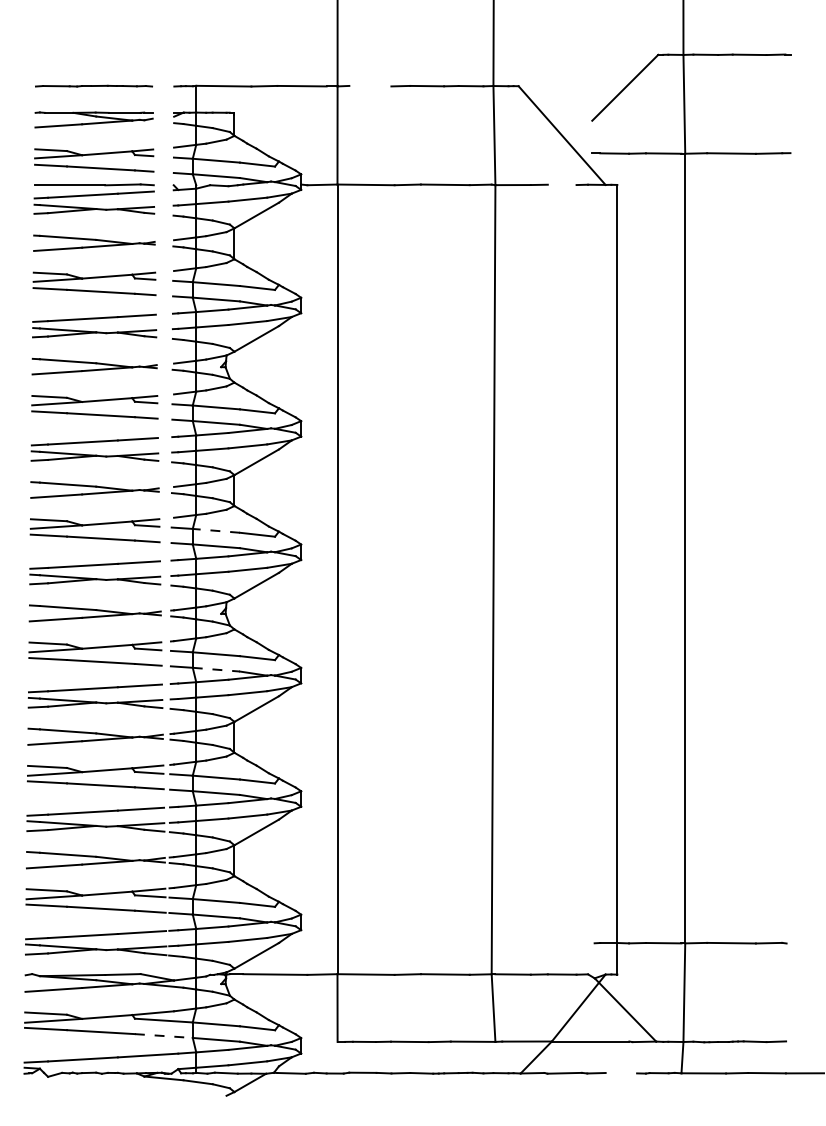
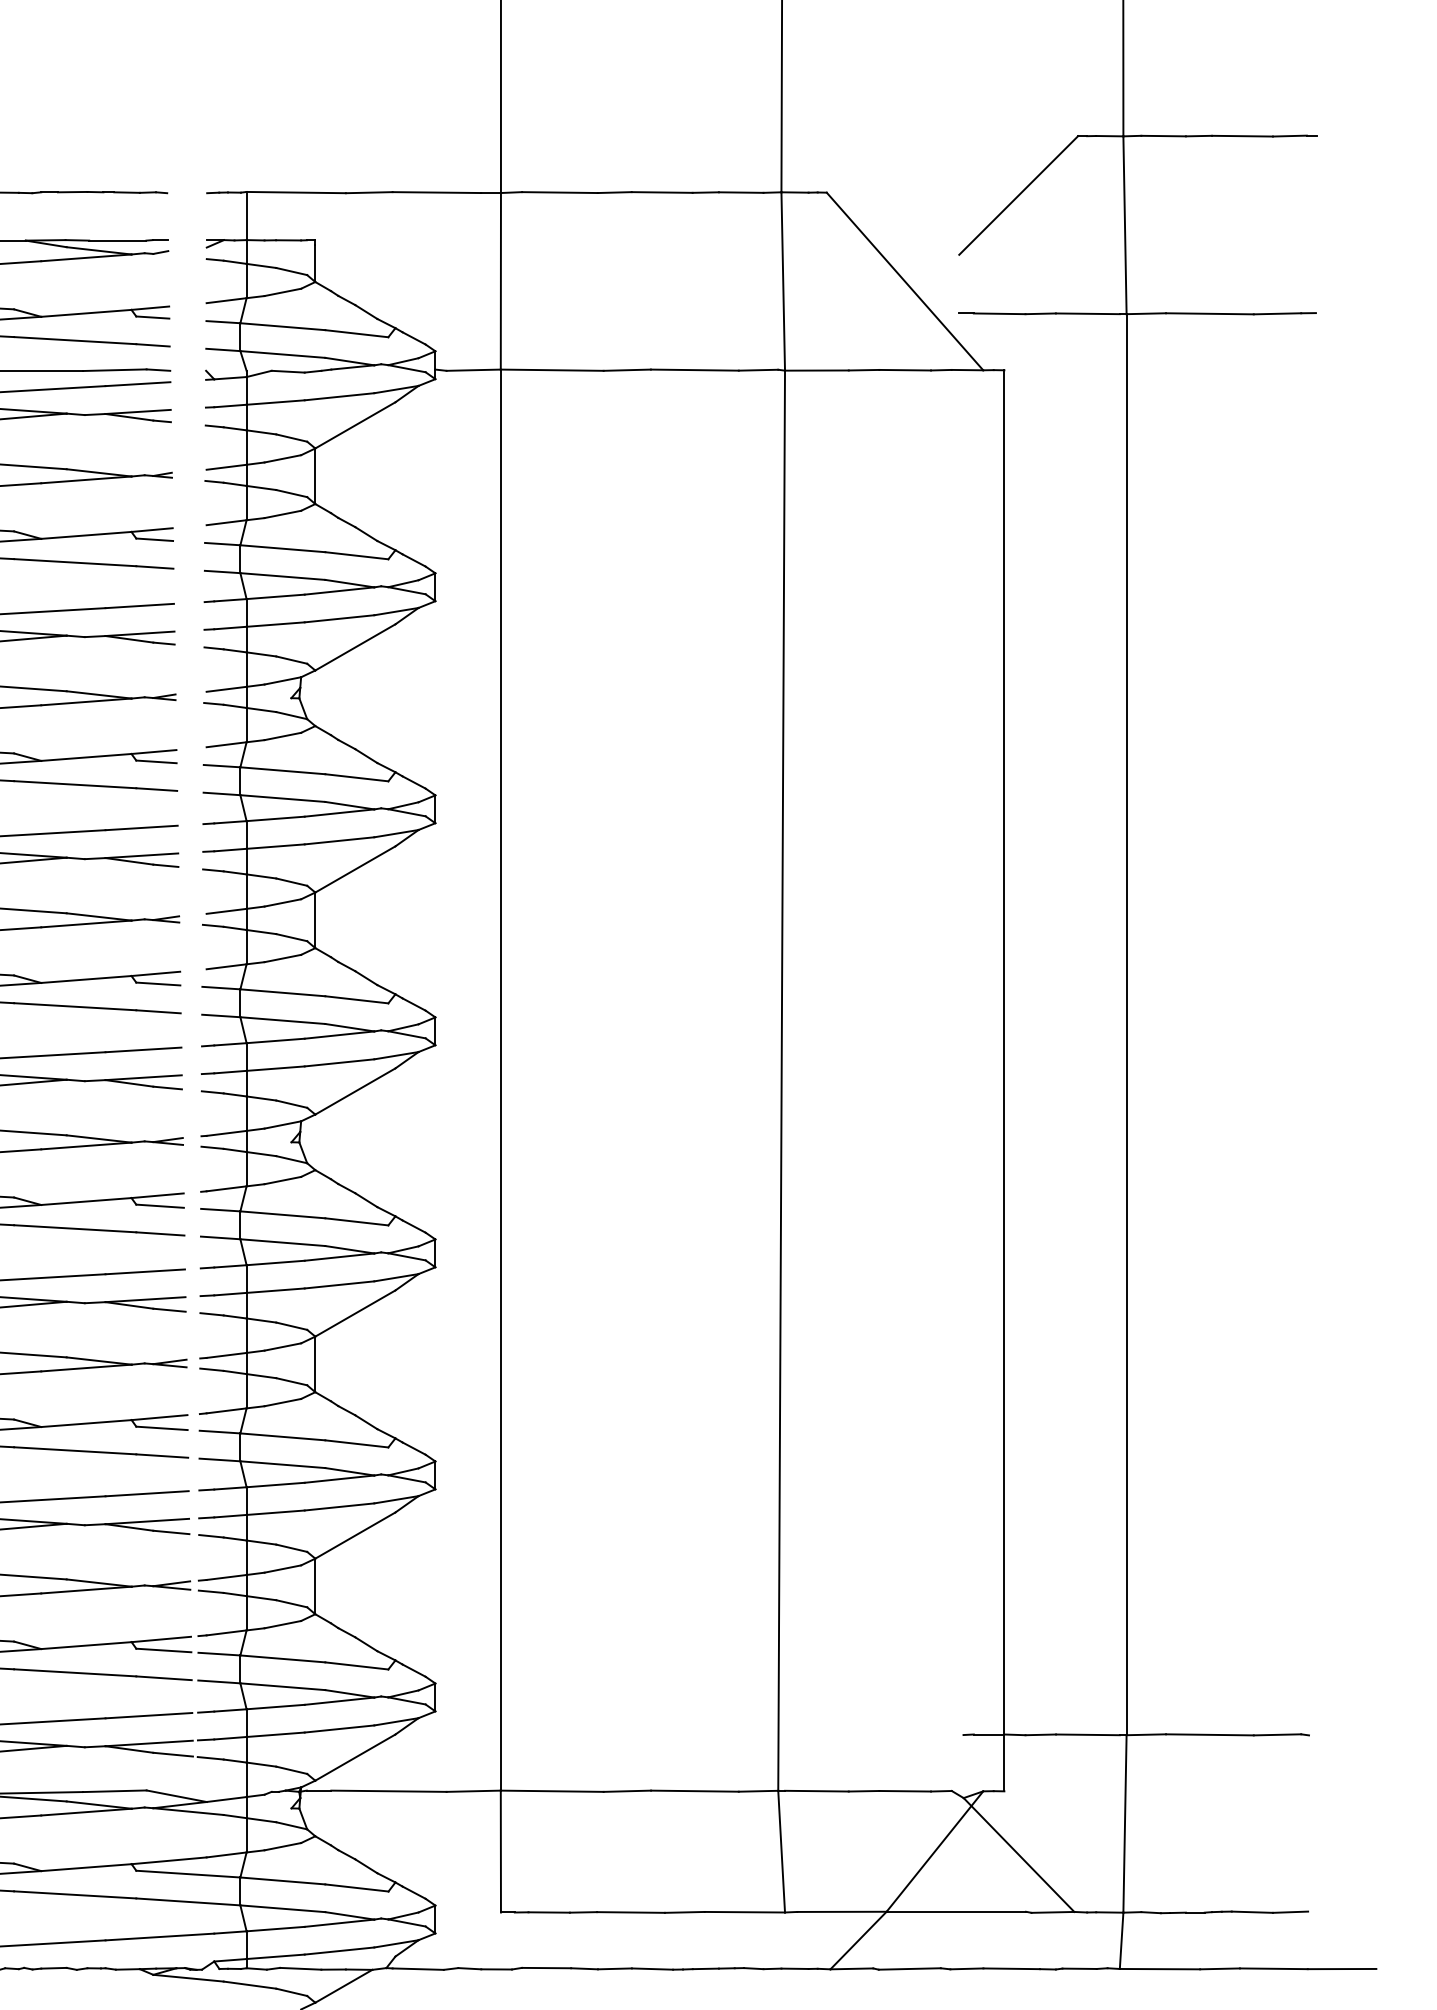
line: (370, 85) -> (560, 191), added
line: (561, 184) -> (903, 369), added
line: (216, 530) -> (283, 992), dashed -> solid
line: (216, 669) -> (283, 1242), dashed -> solid
line: (163, 1036) -> (187, 1902), dashed -> solid
line: (621, 1072) -> (1011, 1967), added

